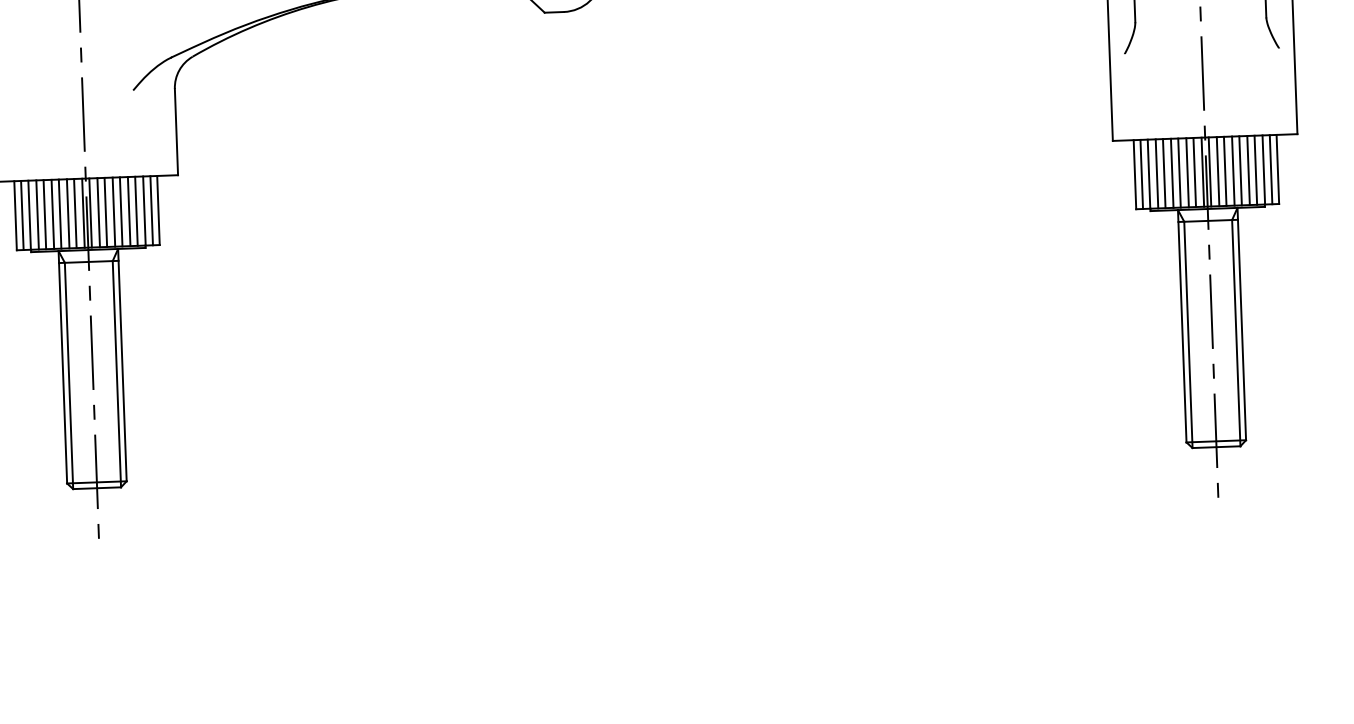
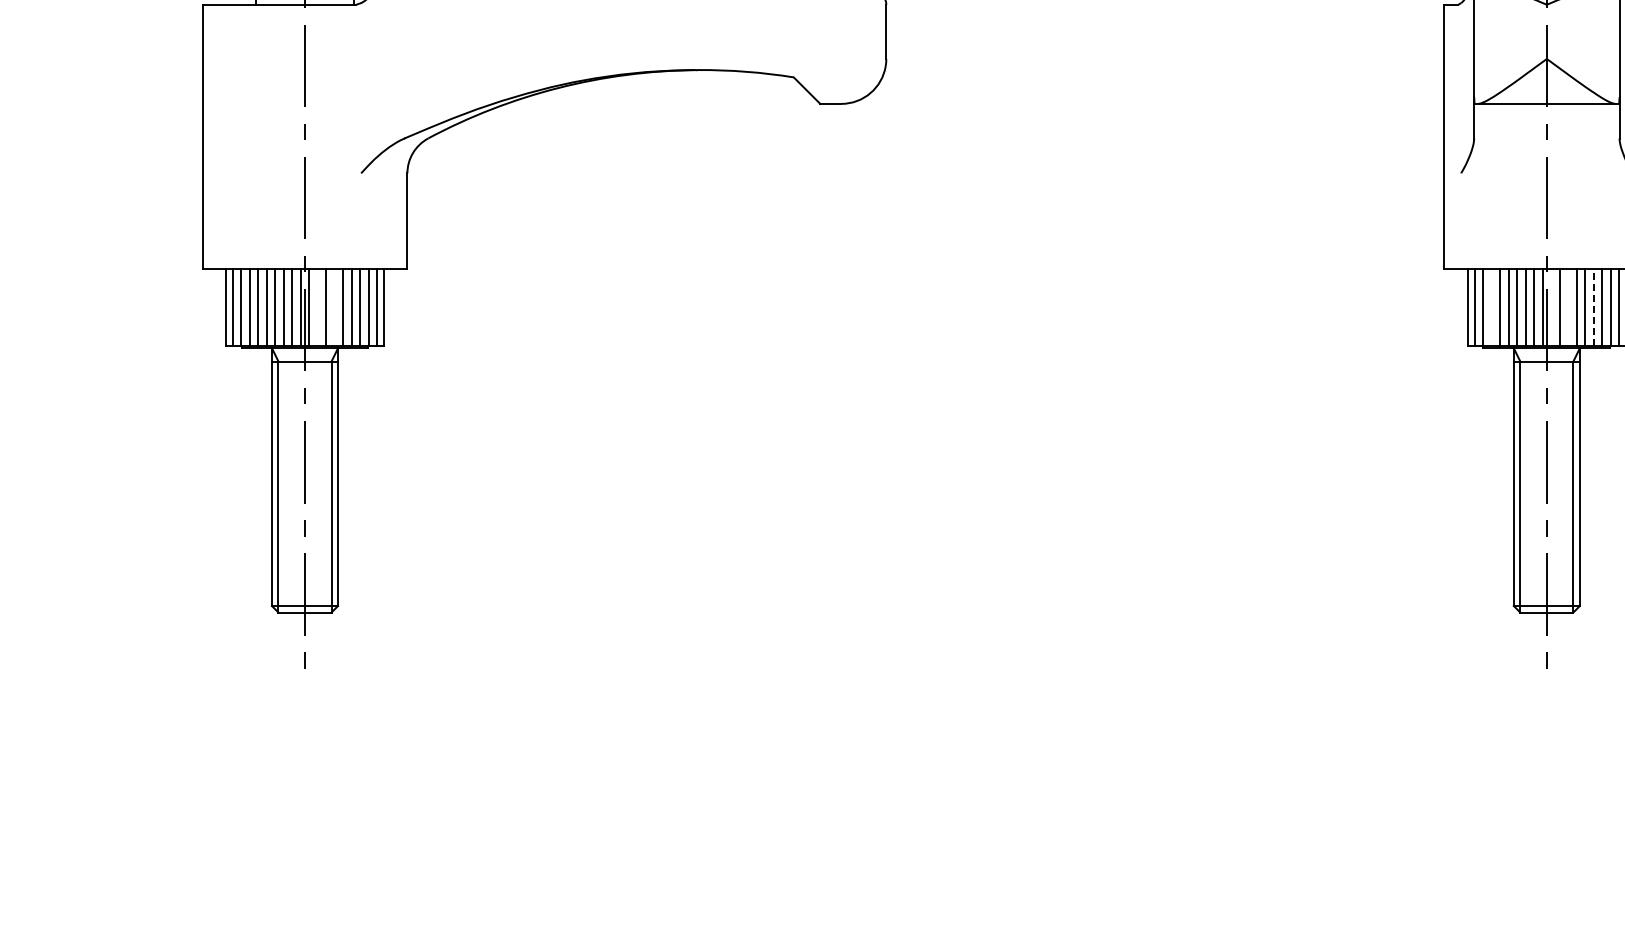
line: (1248, 169) -> (1593, 306), solid -> dashed
line: (1225, 171) -> (1567, 307), removed
line: (1209, 172) -> (1550, 307), removed
line: (1157, 174) -> (1492, 307), removed
line: (98, 212) -> (317, 307), removed
line: (113, 212) -> (334, 307), removed

